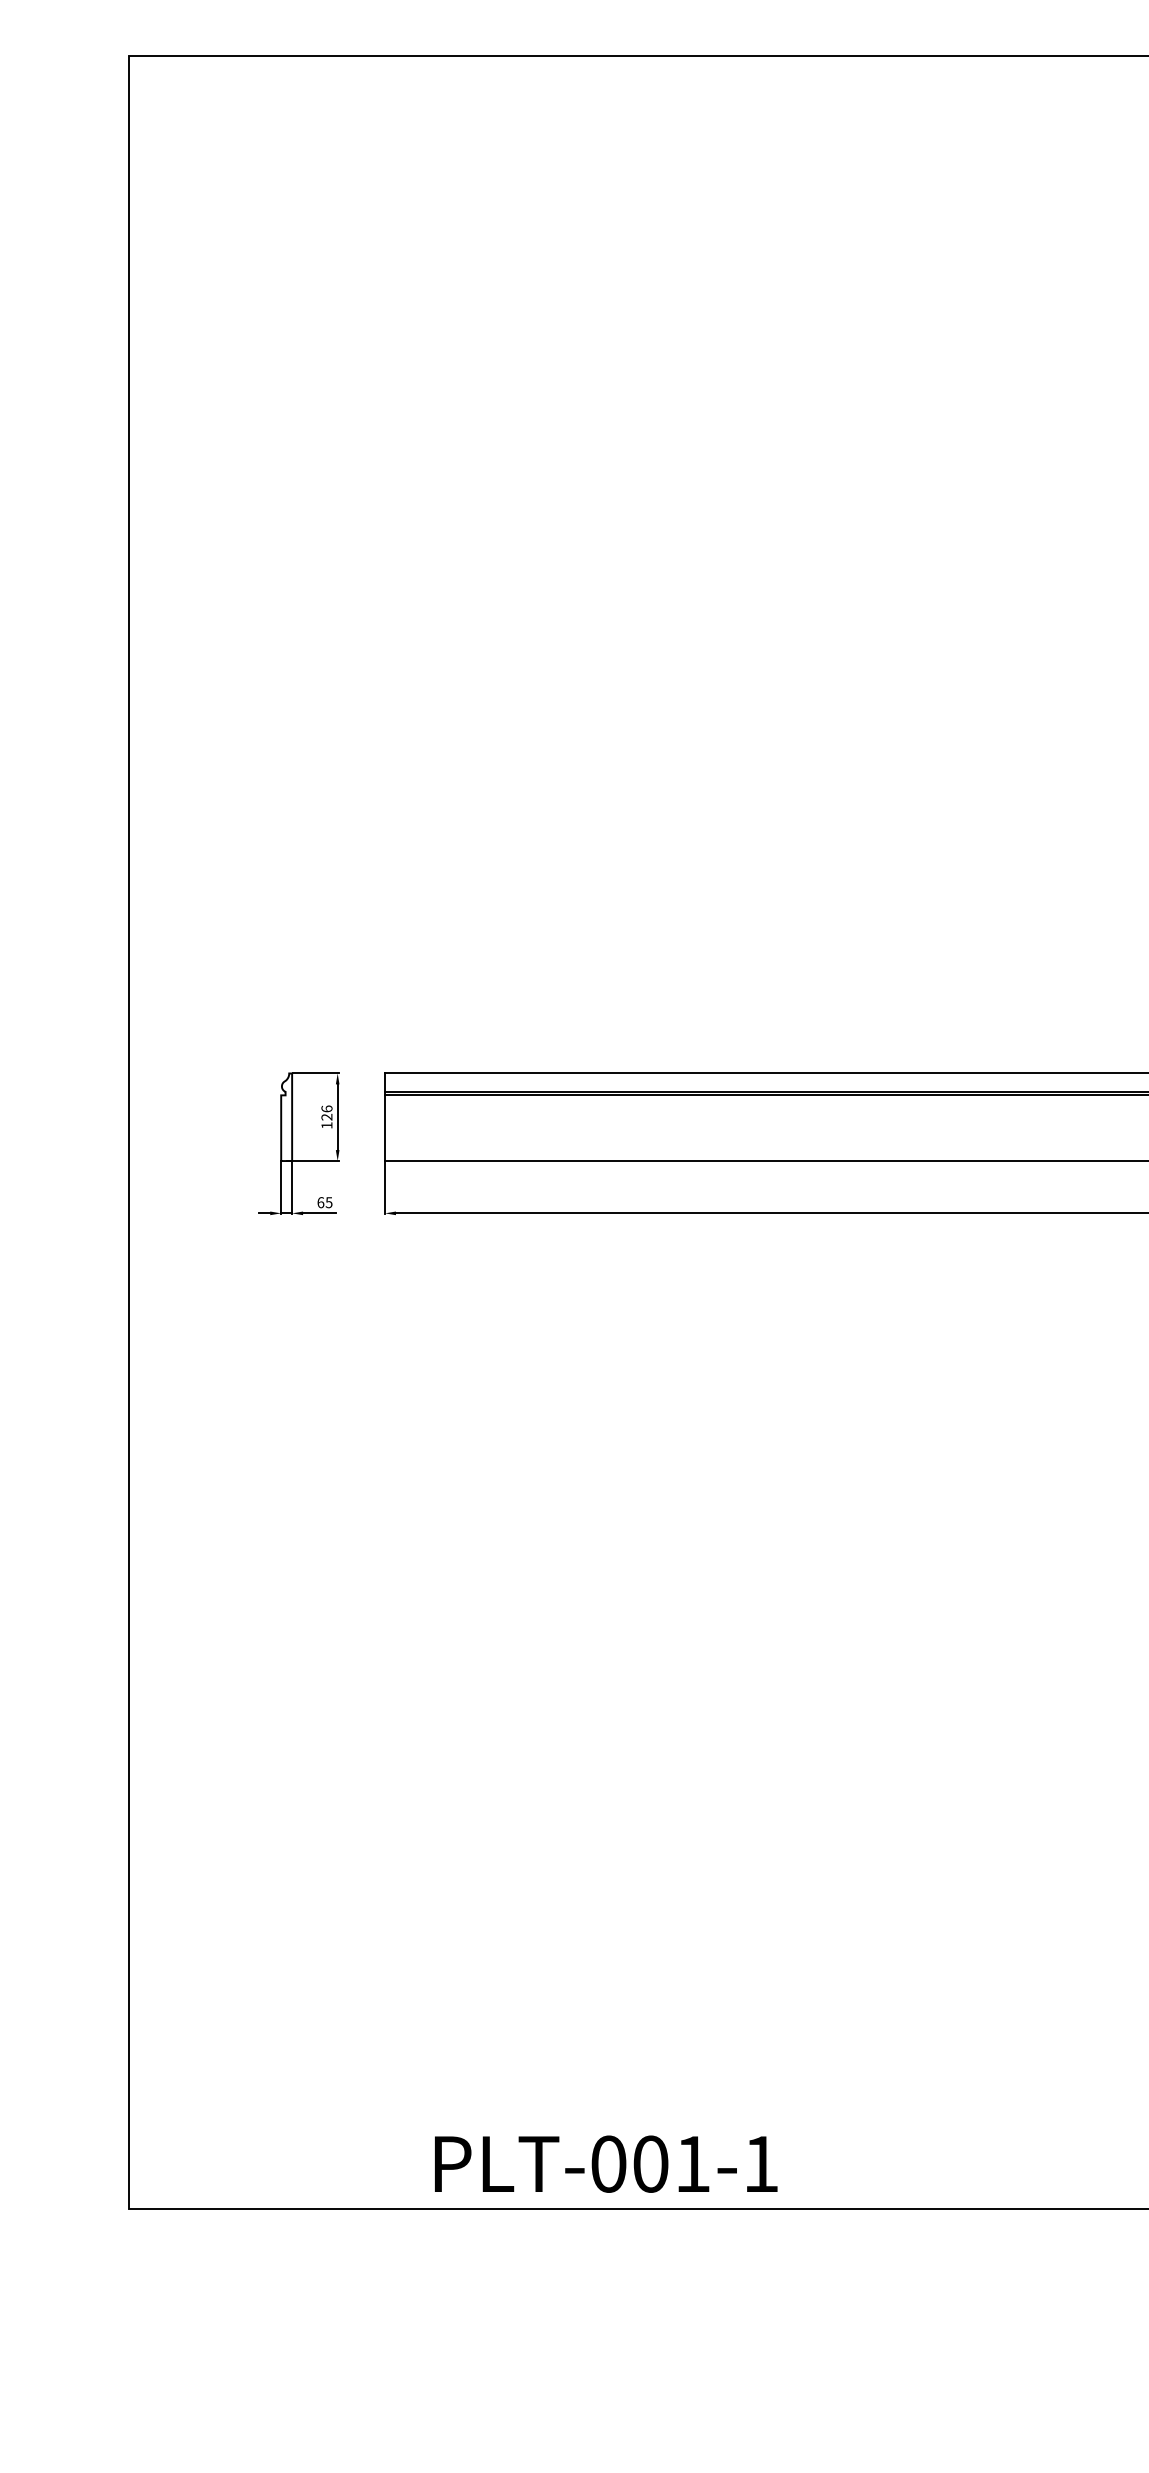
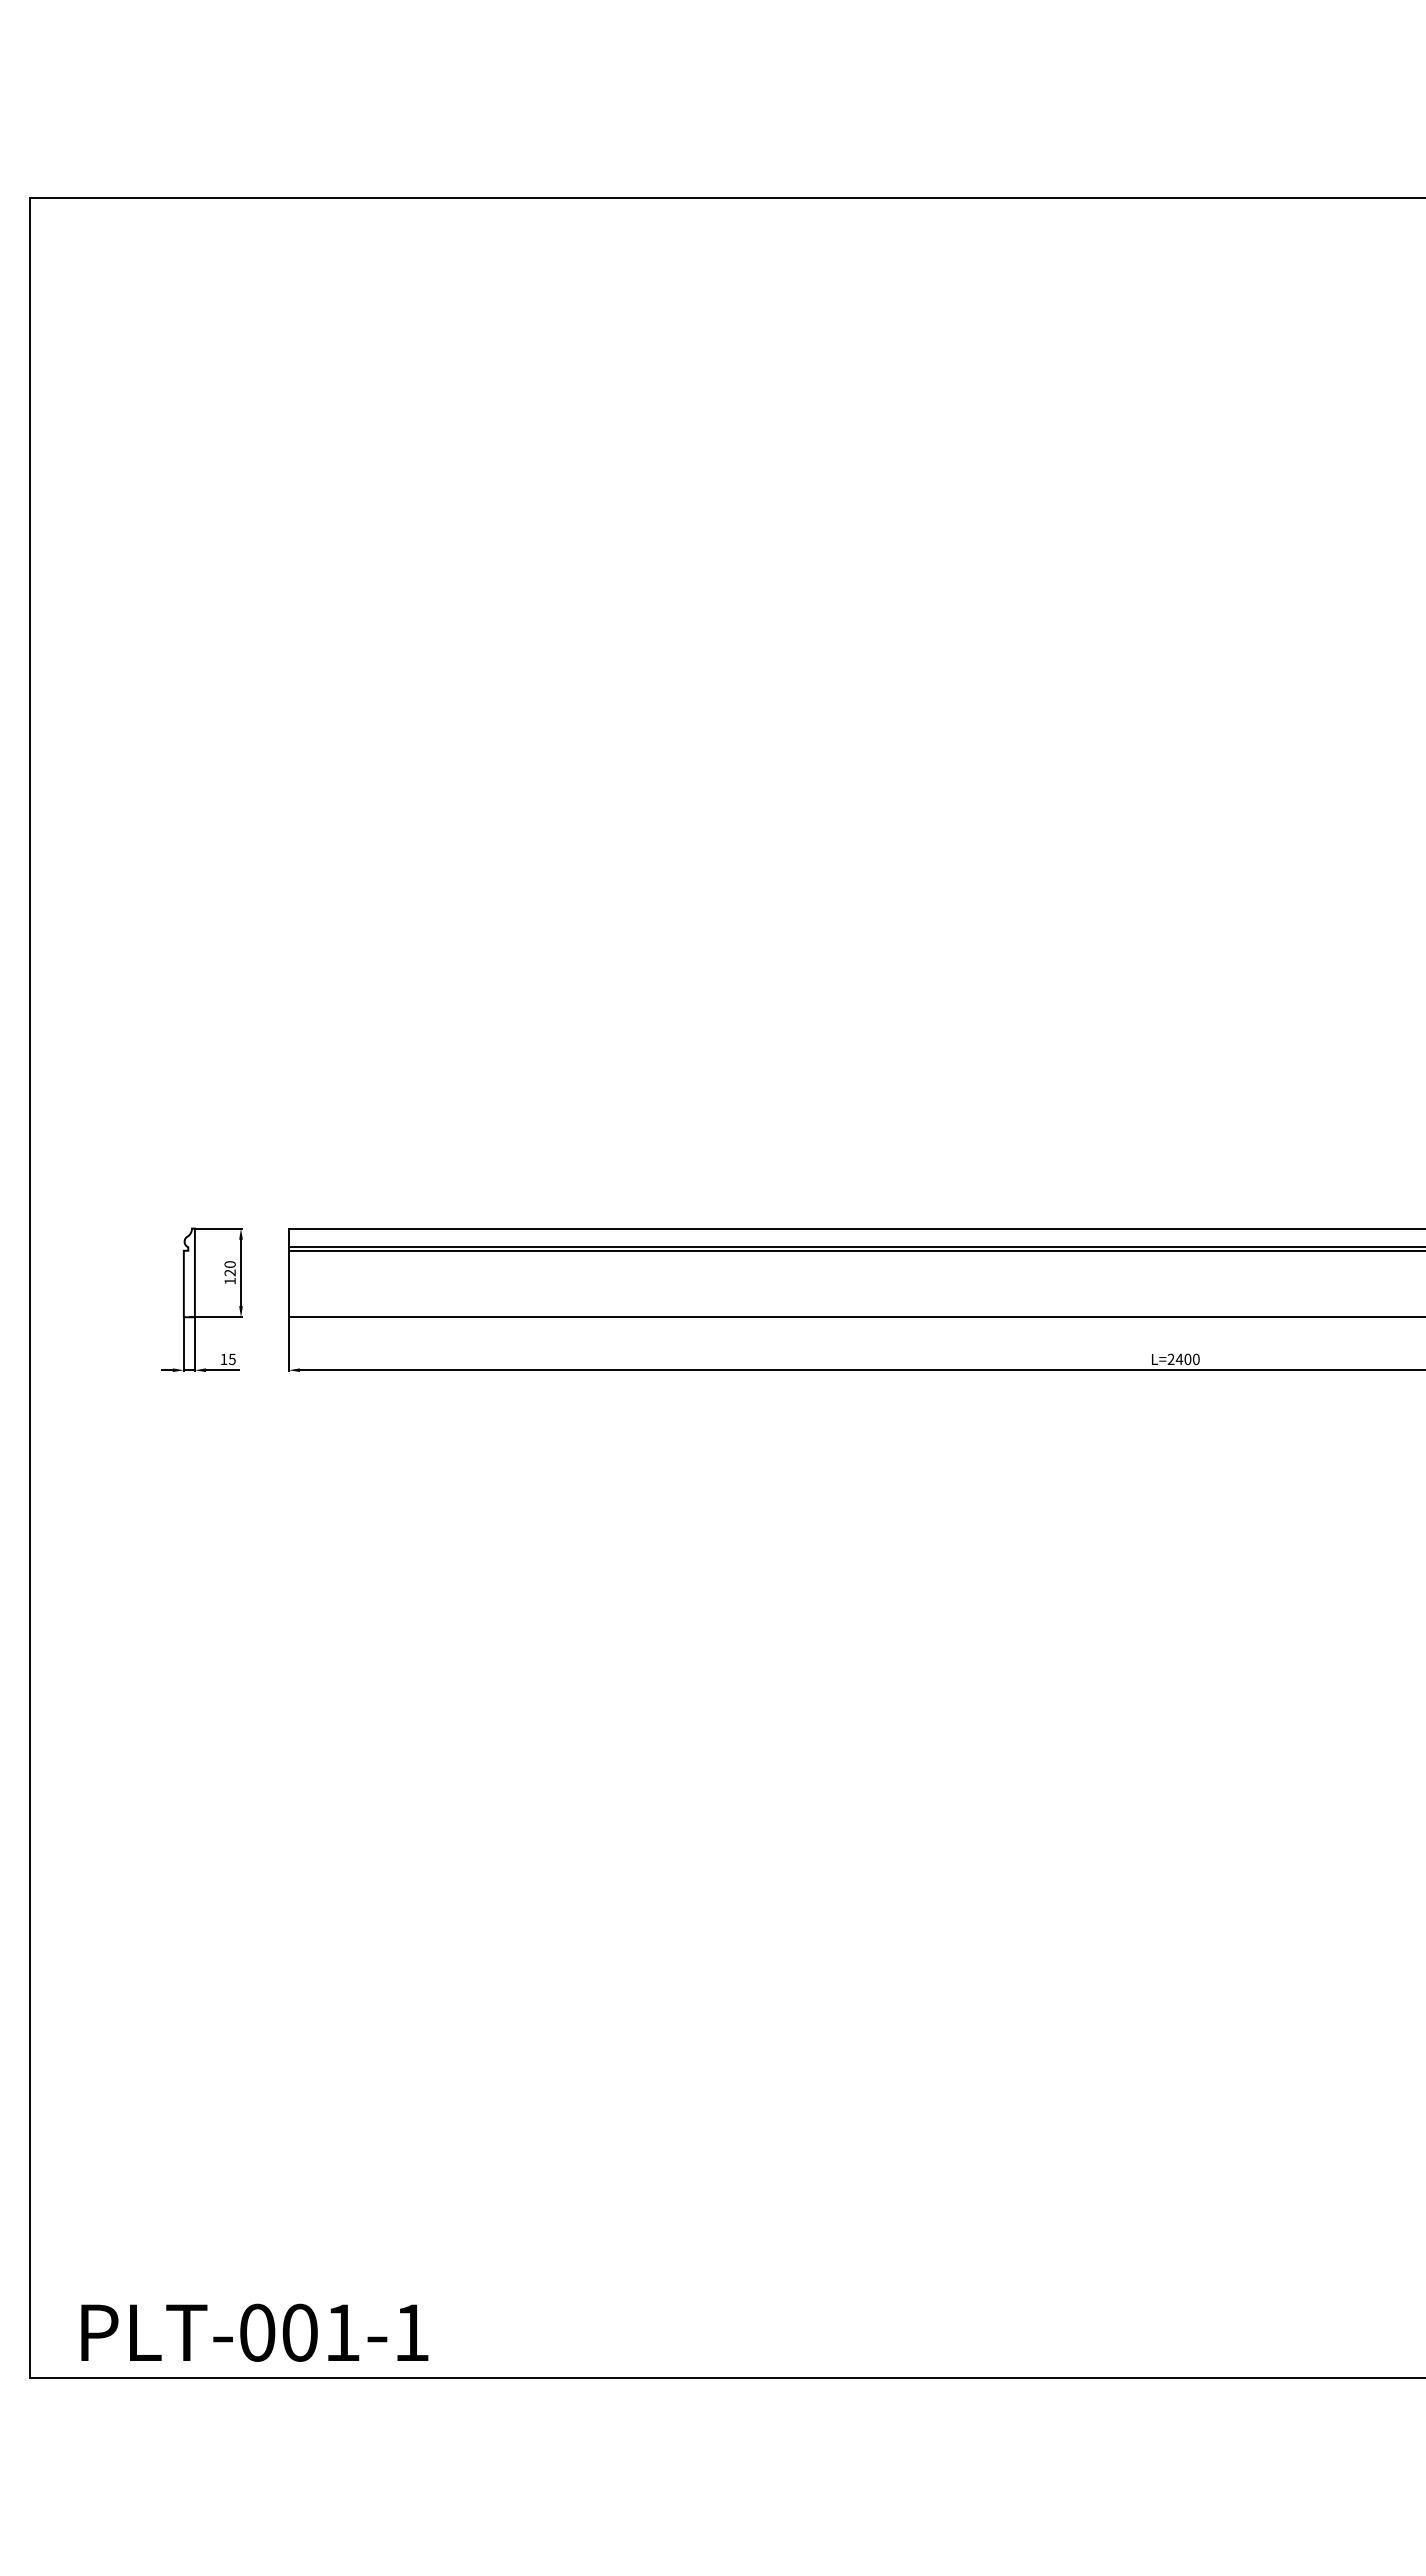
text: (326, 1108) -> (229, 1264), 126 -> 120
text: (320, 1202) -> (223, 1359), 65 -> 15
text: (605, 2163) -> (254, 2332), moved

